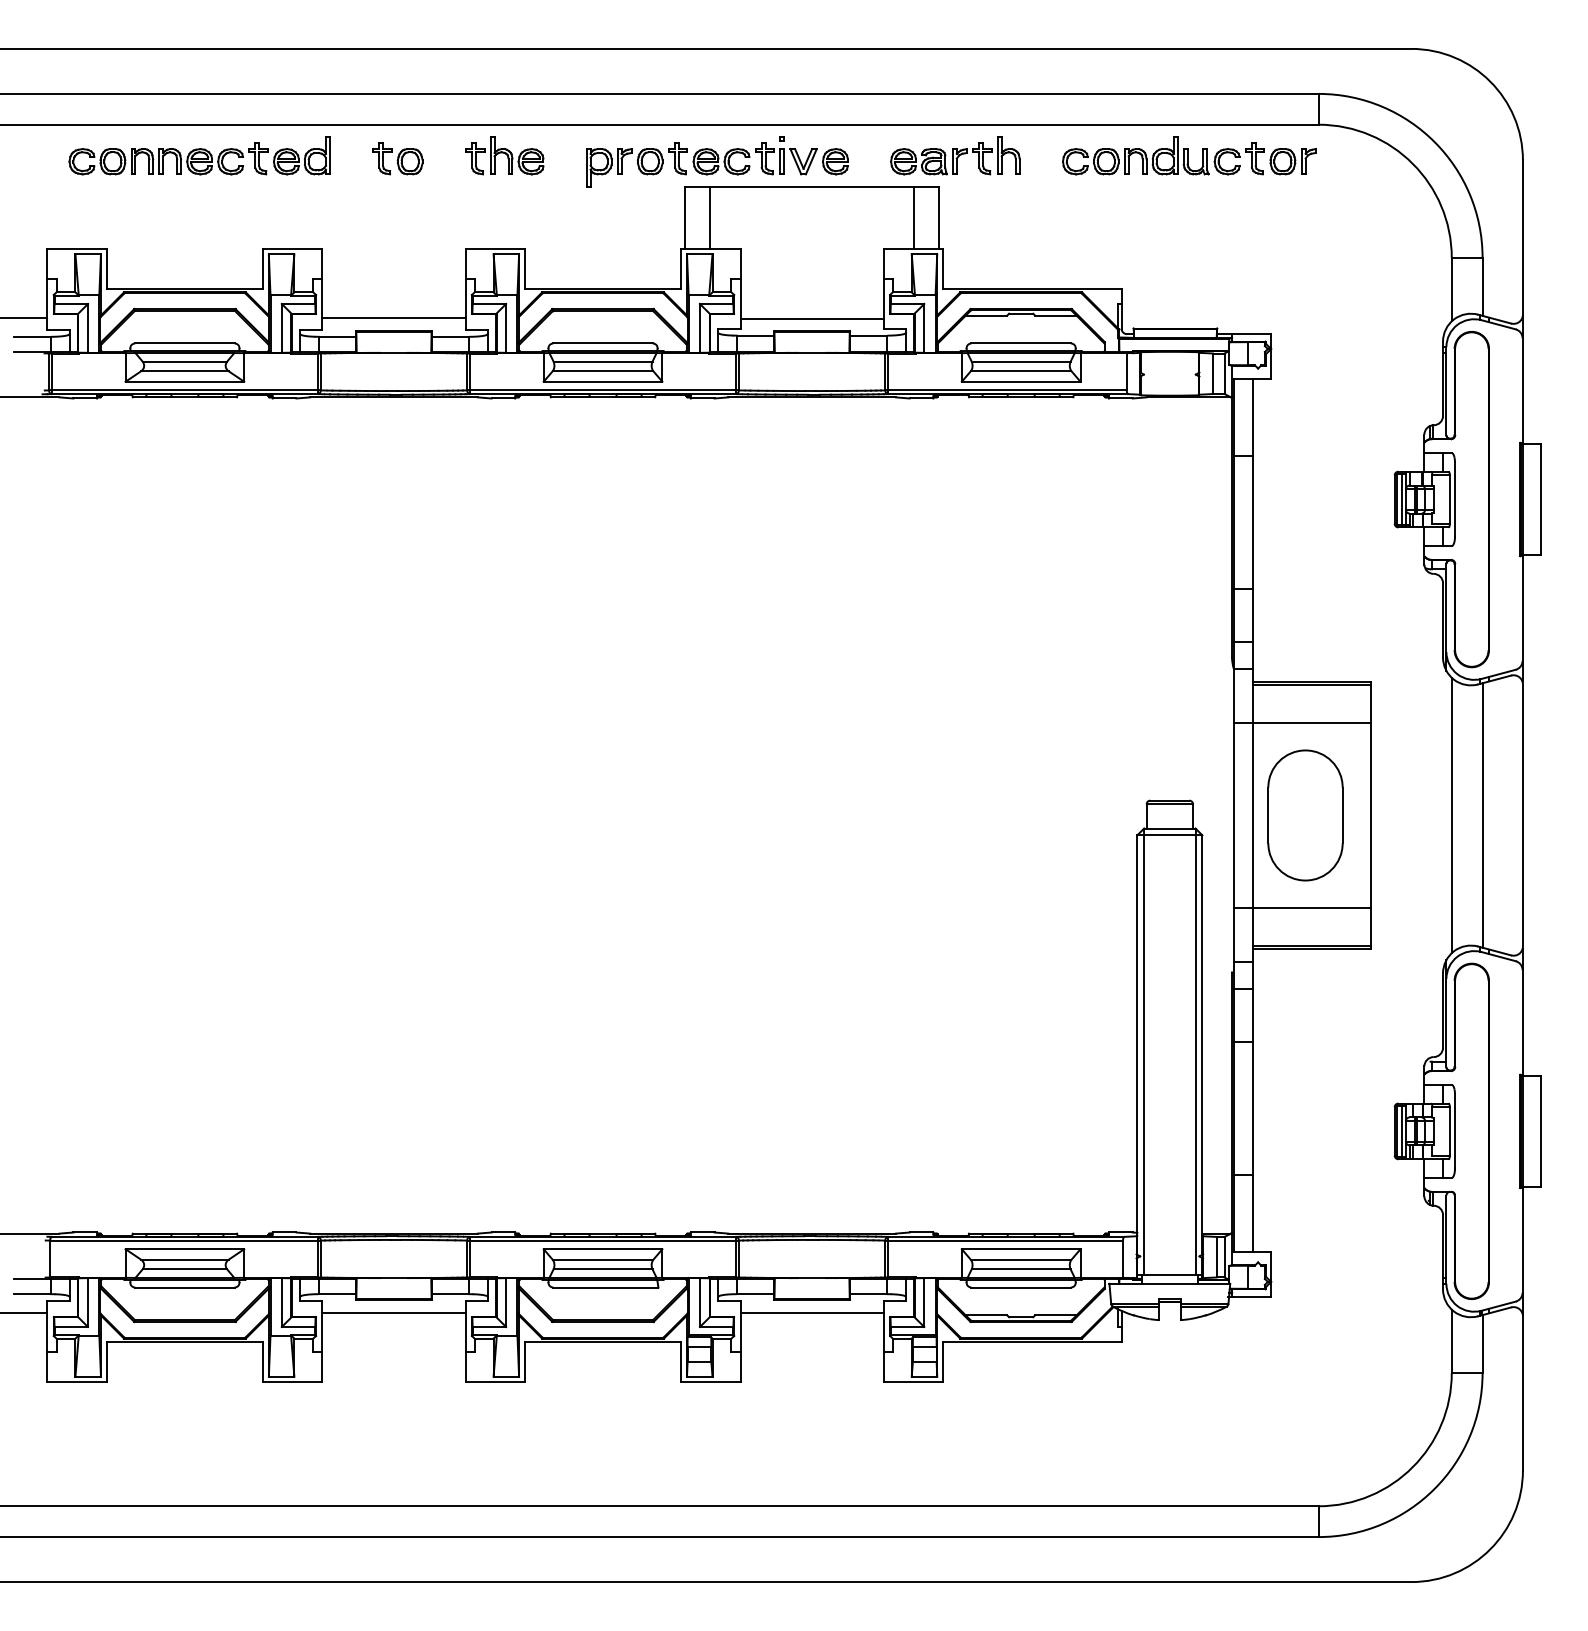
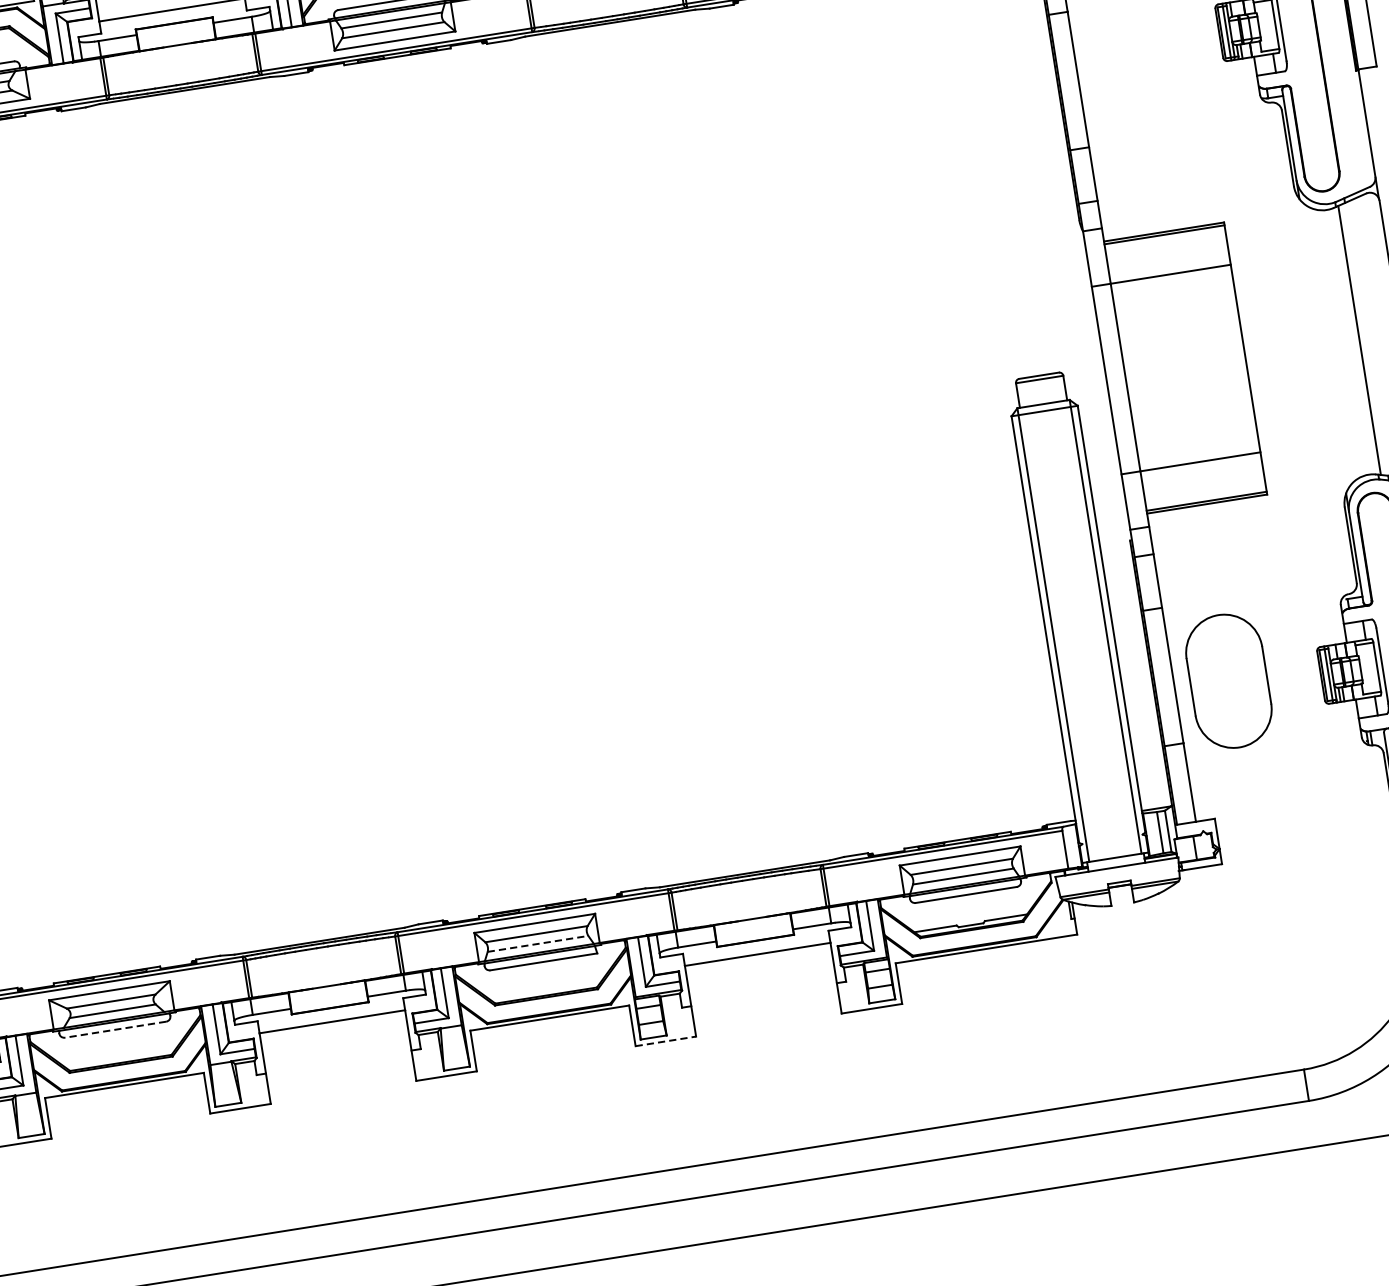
part: (1305, 815) -> (1228, 681), moved
line: (1451, 815) -> (1327, 345), removed
line: (603, 1269) -> (538, 943), solid -> dashed
line: (184, 1287) -> (115, 1029), solid -> dashed
line: (710, 1382) -> (665, 1041), solid -> dashed

